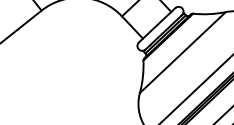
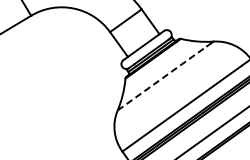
line: (180, 55) -> (162, 78), solid -> dashed

